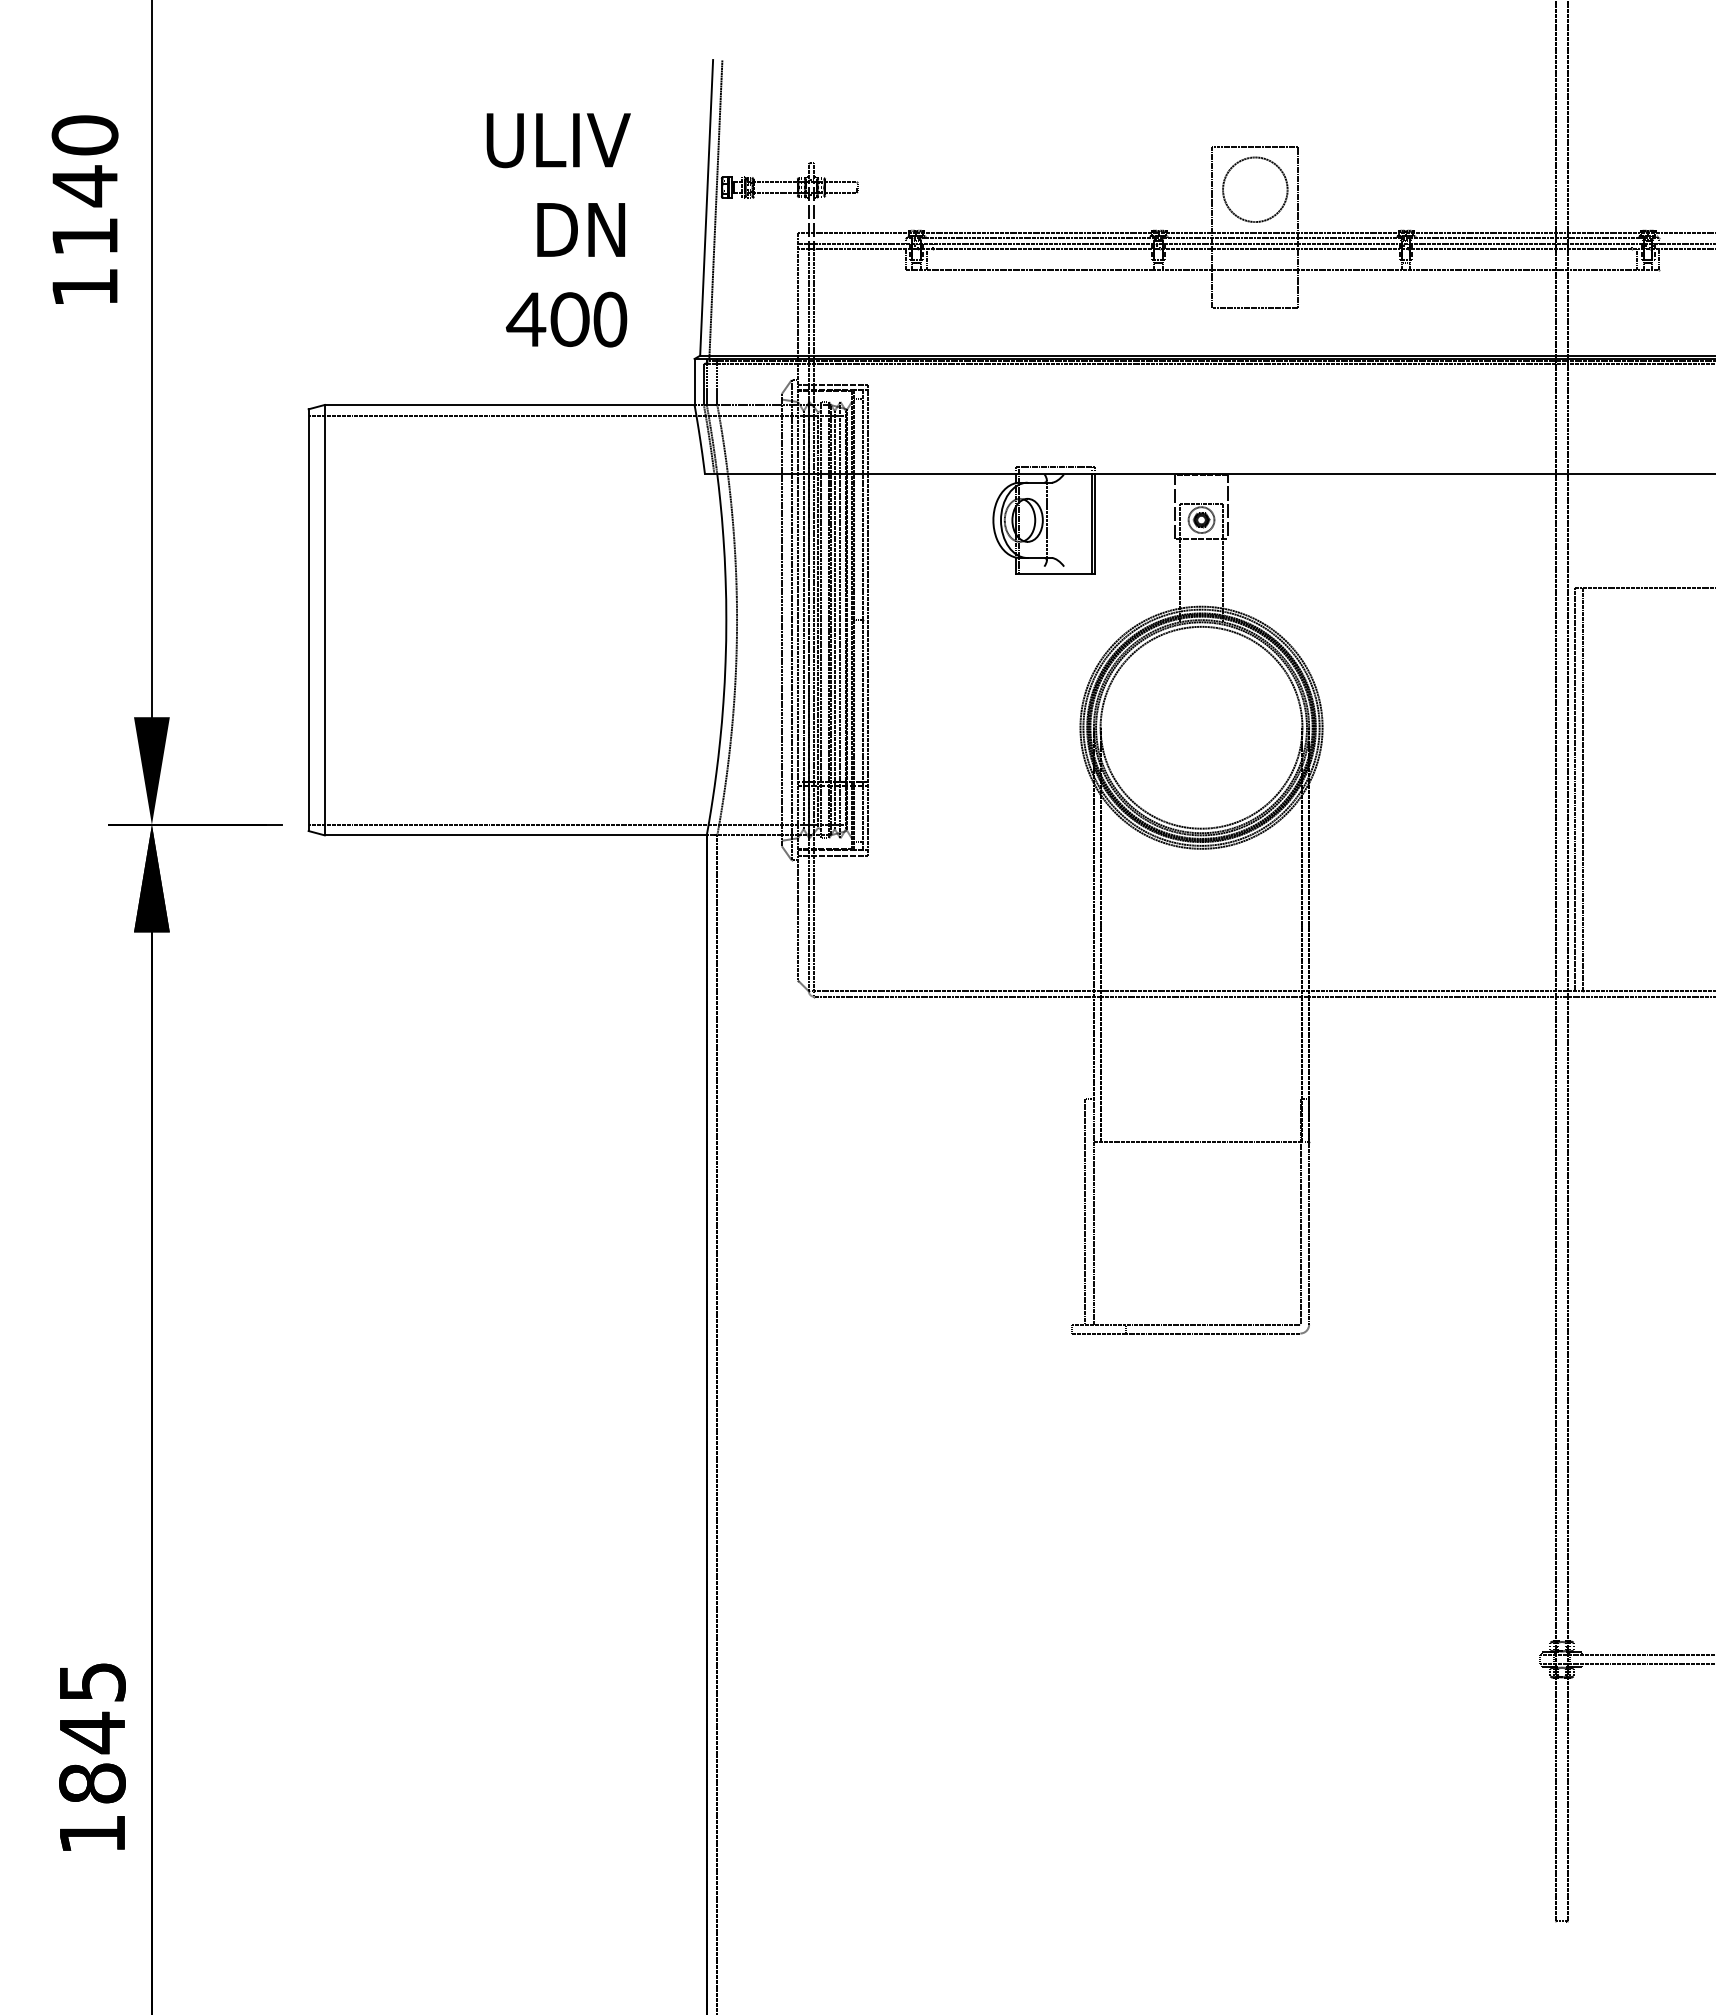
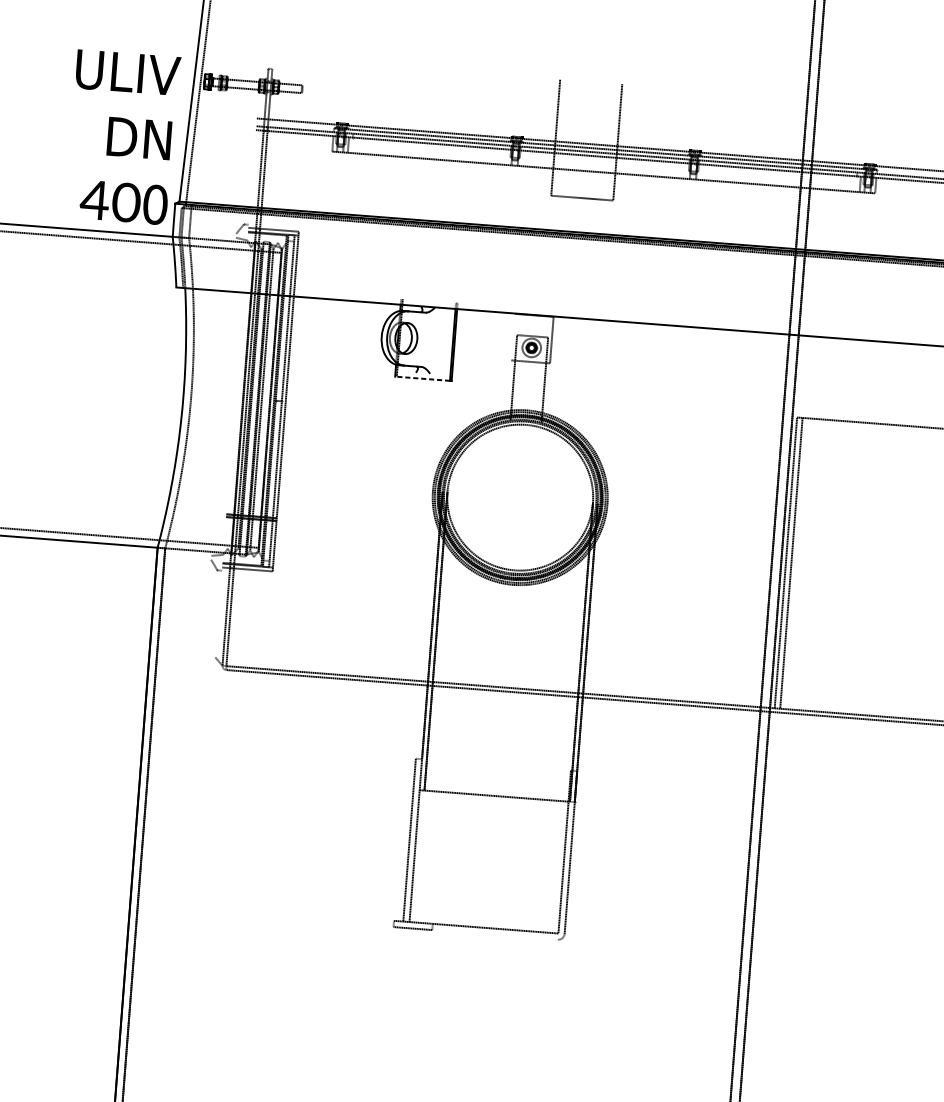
line: (1255, 146) -> (591, 81), removed
circle: (1255, 189) -> (588, 112), removed
text: (558, 230) -> (123, 137), moved
line: (1054, 466) -> (428, 301), removed
line: (1174, 506) -> (513, 336), removed
line: (1046, 520) -> (419, 339), removed
line: (1053, 574) -> (422, 378), solid -> dashed
line: (798, 606) -> (236, 387), removed
line: (781, 620) -> (223, 397), removed
line: (791, 620) -> (230, 397), removed
line: (803, 620) -> (239, 398), removed
line: (840, 620) -> (265, 400), removed
line: (1213, 1333) -> (495, 934), removed

